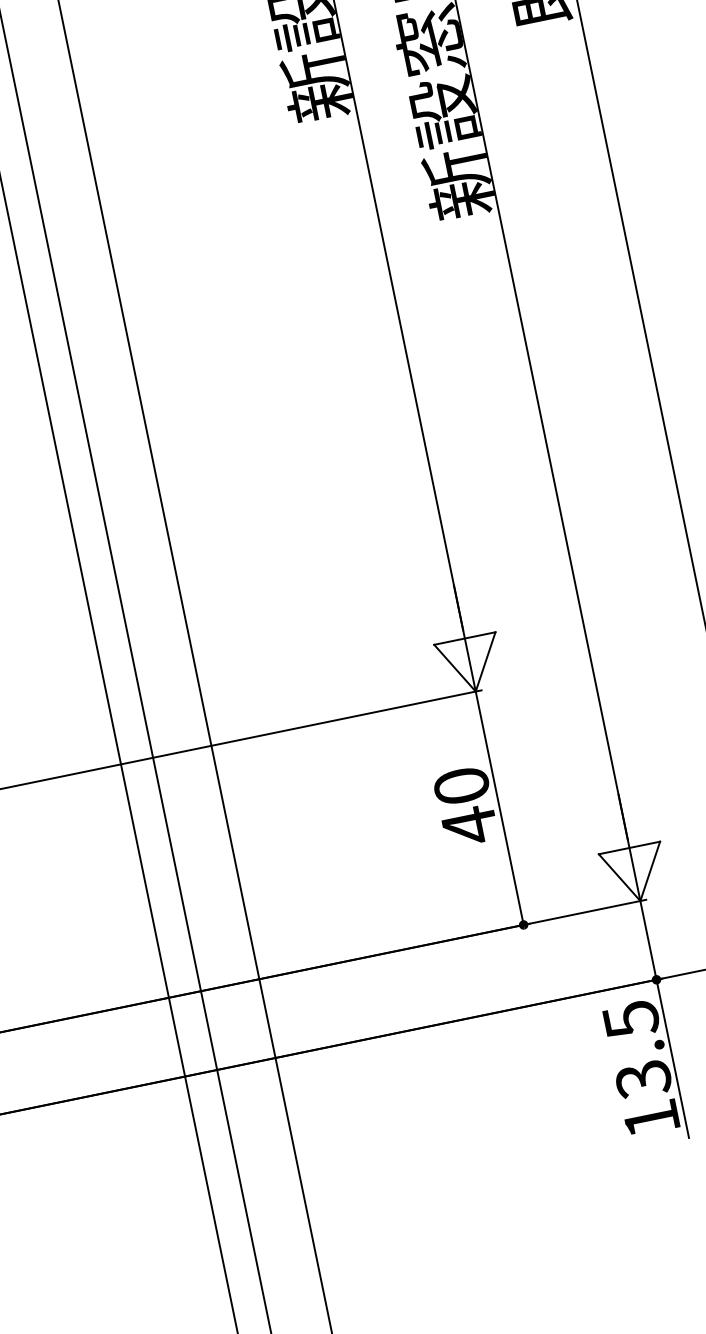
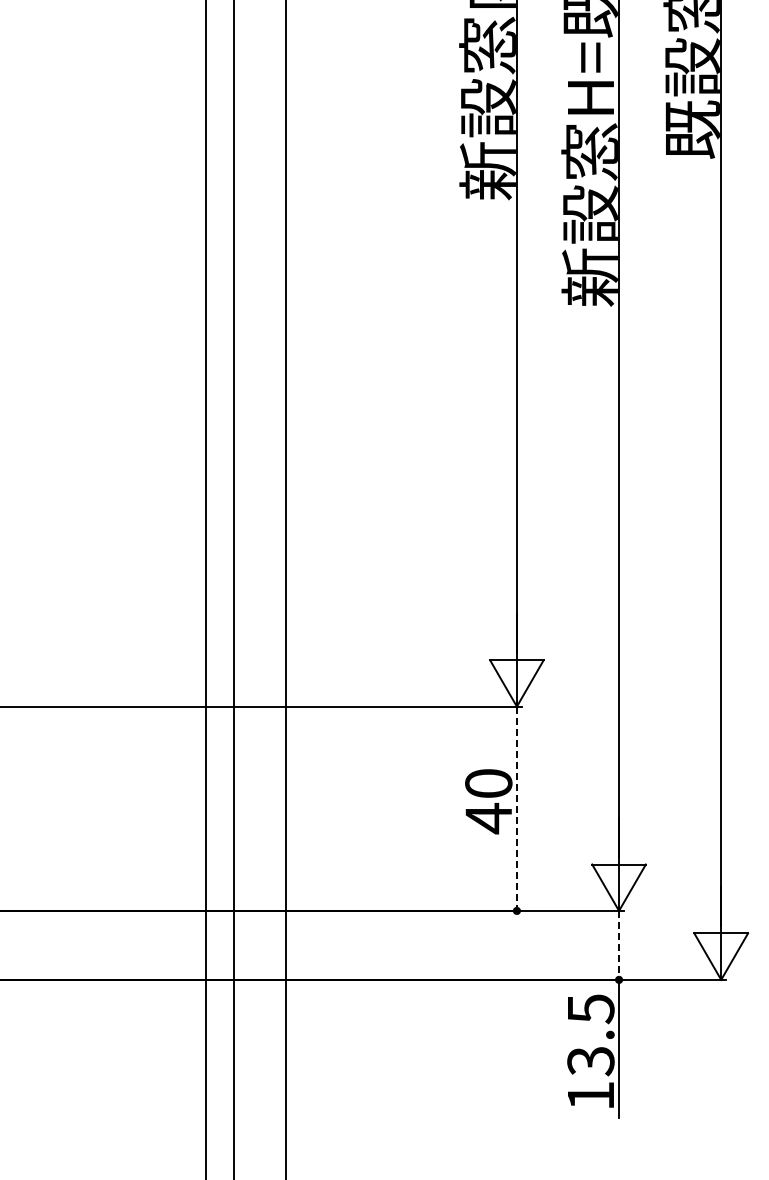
line: (499, 809) -> (516, 809), solid -> dashed
line: (648, 940) -> (619, 945), solid -> dashed

